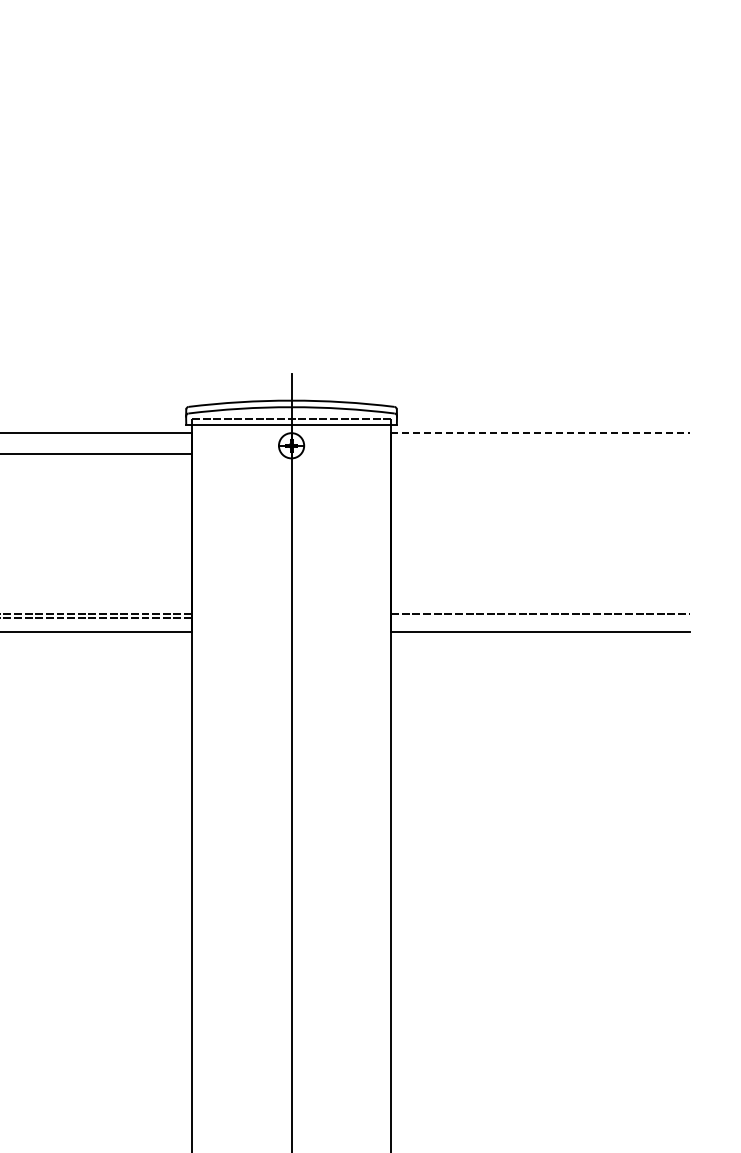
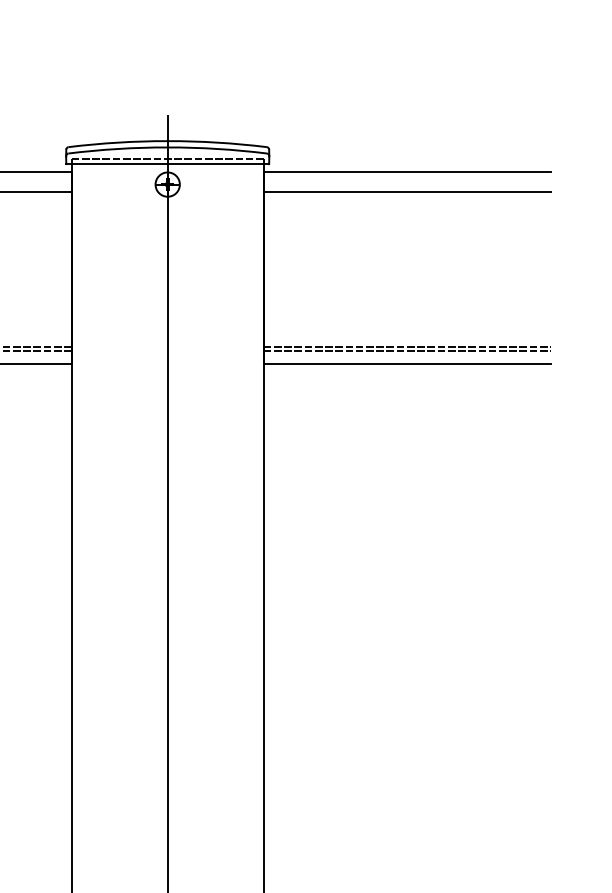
line: (541, 432) -> (408, 171), dashed -> solid
line: (540, 453) -> (407, 192), added
line: (540, 618) -> (407, 350), added

